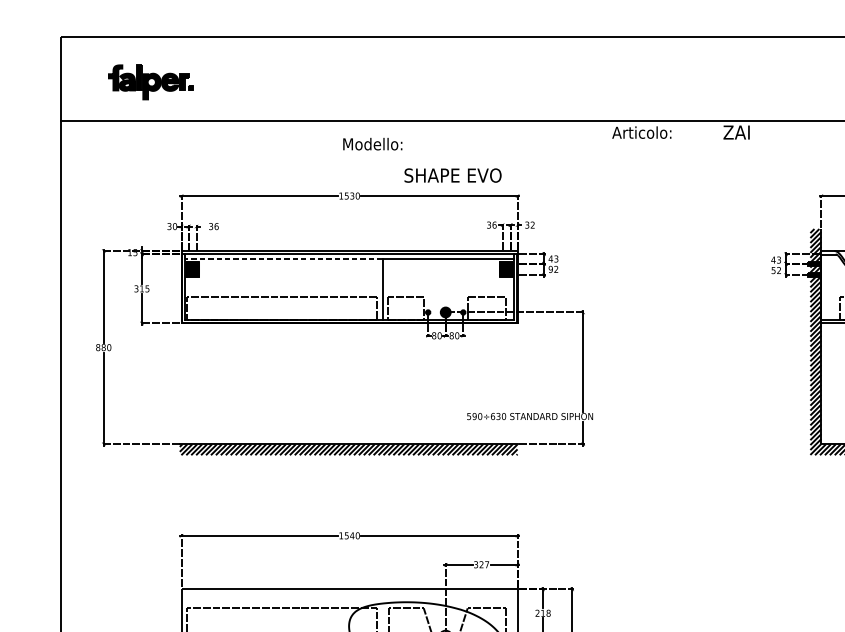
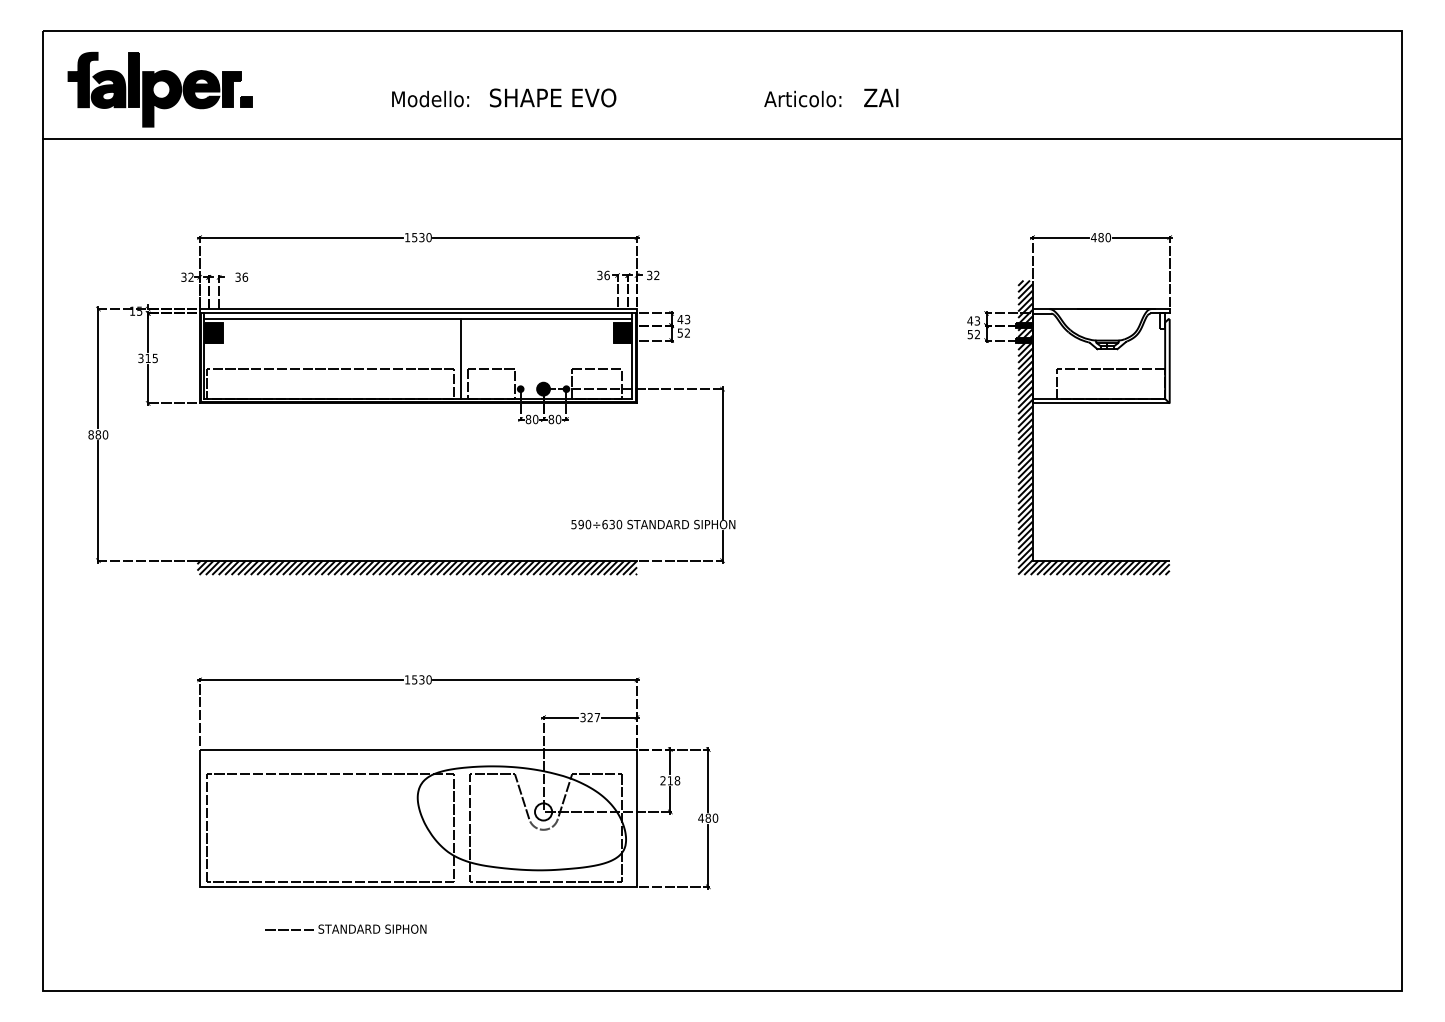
part: (150, 82) -> (159, 89), size x1.67
text: (641, 132) -> (802, 98), moved
text: (736, 132) -> (881, 97), moved
text: (372, 143) -> (430, 98), moved
text: (453, 175) -> (553, 97), moved
text: (174, 225) -> (190, 276), 30 -> 32
line: (283, 258) -> (332, 319), dashed -> solid
text: (550, 268) -> (680, 332), 92 -> 52
text: (351, 535) -> (421, 679), 1540 -> 1530

